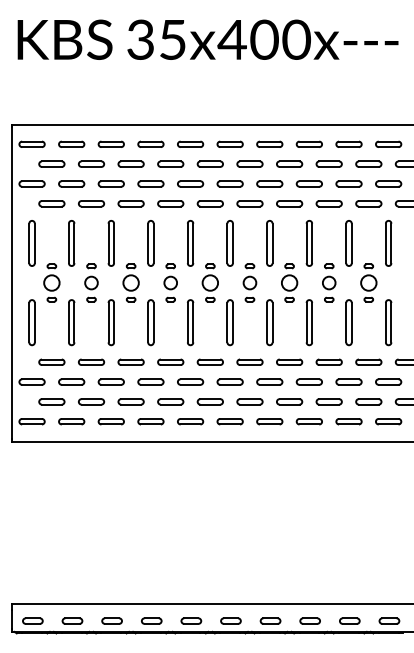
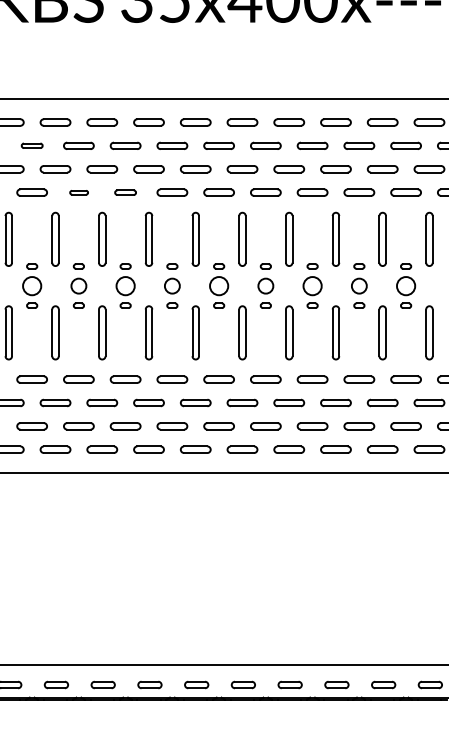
part: (51, 163) -> (31, 145), size x0.7
part: (91, 203) -> (78, 192), size x0.6
part: (130, 203) -> (124, 192), size x0.7

